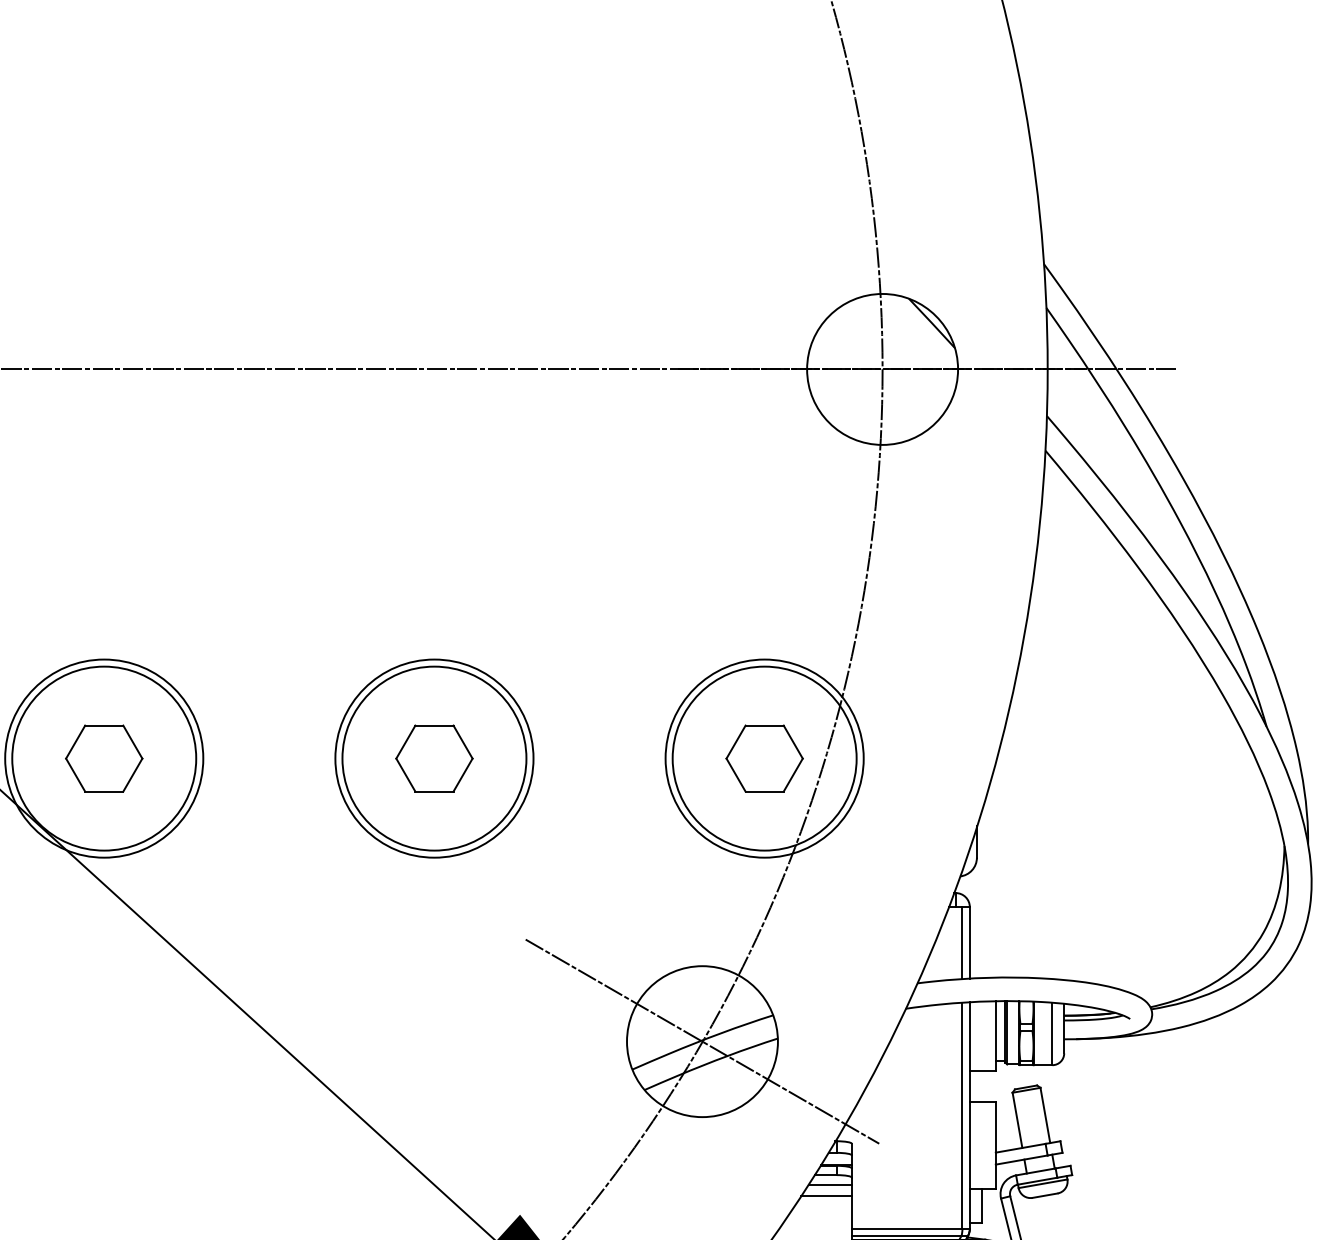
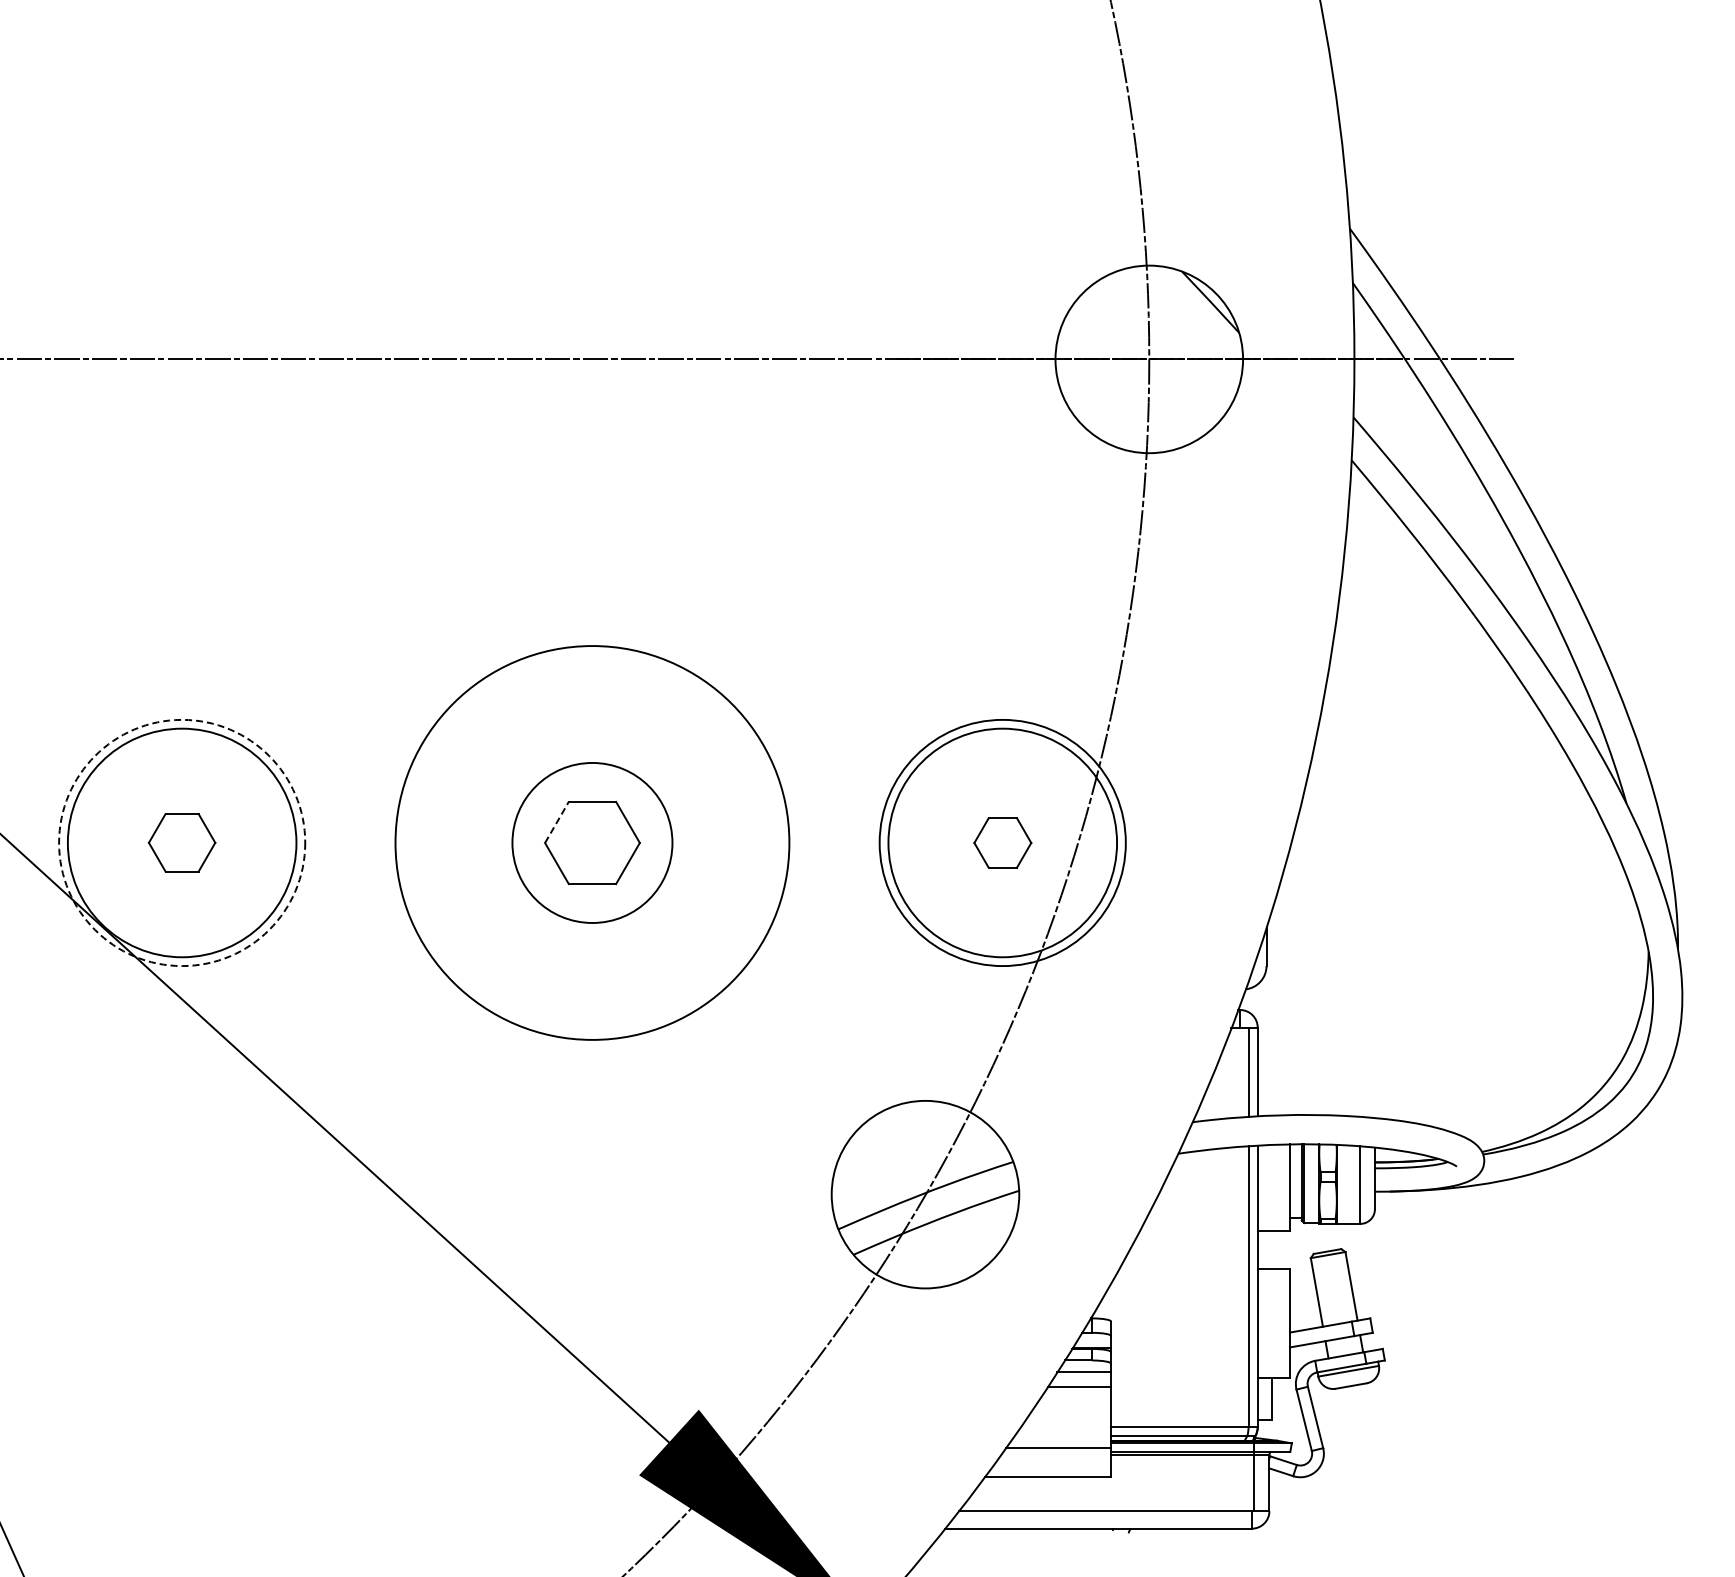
line: (405, 742) -> (556, 822), solid -> dashed
part: (103, 758) -> (181, 842), size x0.7
circle: (104, 758) -> (182, 842), solid -> dashed
circle: (434, 758) -> (592, 842), size x0.7
circle: (434, 758) -> (592, 842), size x1.6
part: (764, 758) -> (1002, 842), size x0.6
line: (702, 1041) -> (925, 1194), removed

